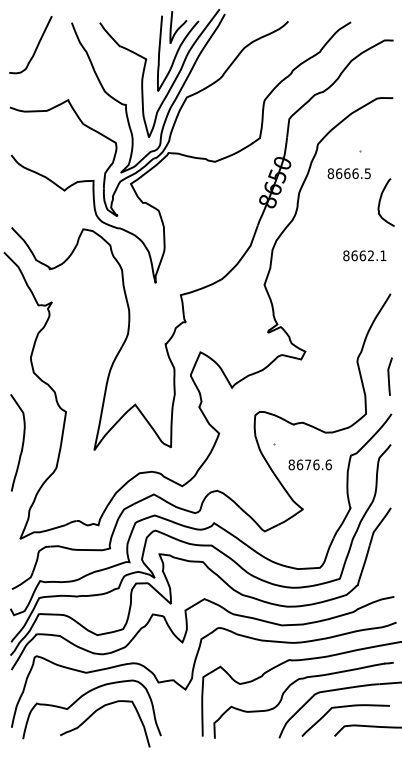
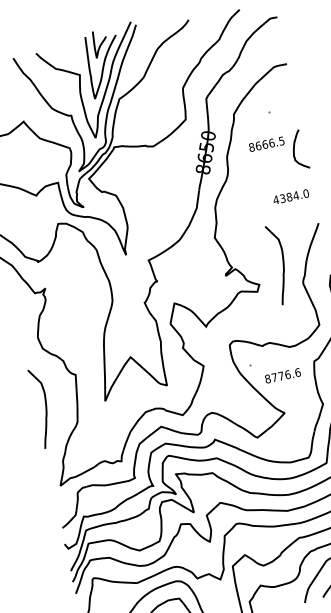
text: (348, 173) -> (266, 144), moved
text: (364, 255) -> (290, 196), 8662.1 -> 4384.0
curve: (338, 332) -> (282, 263), added
text: (299, 464) -> (274, 377), 8676.6 -> 8776.6

